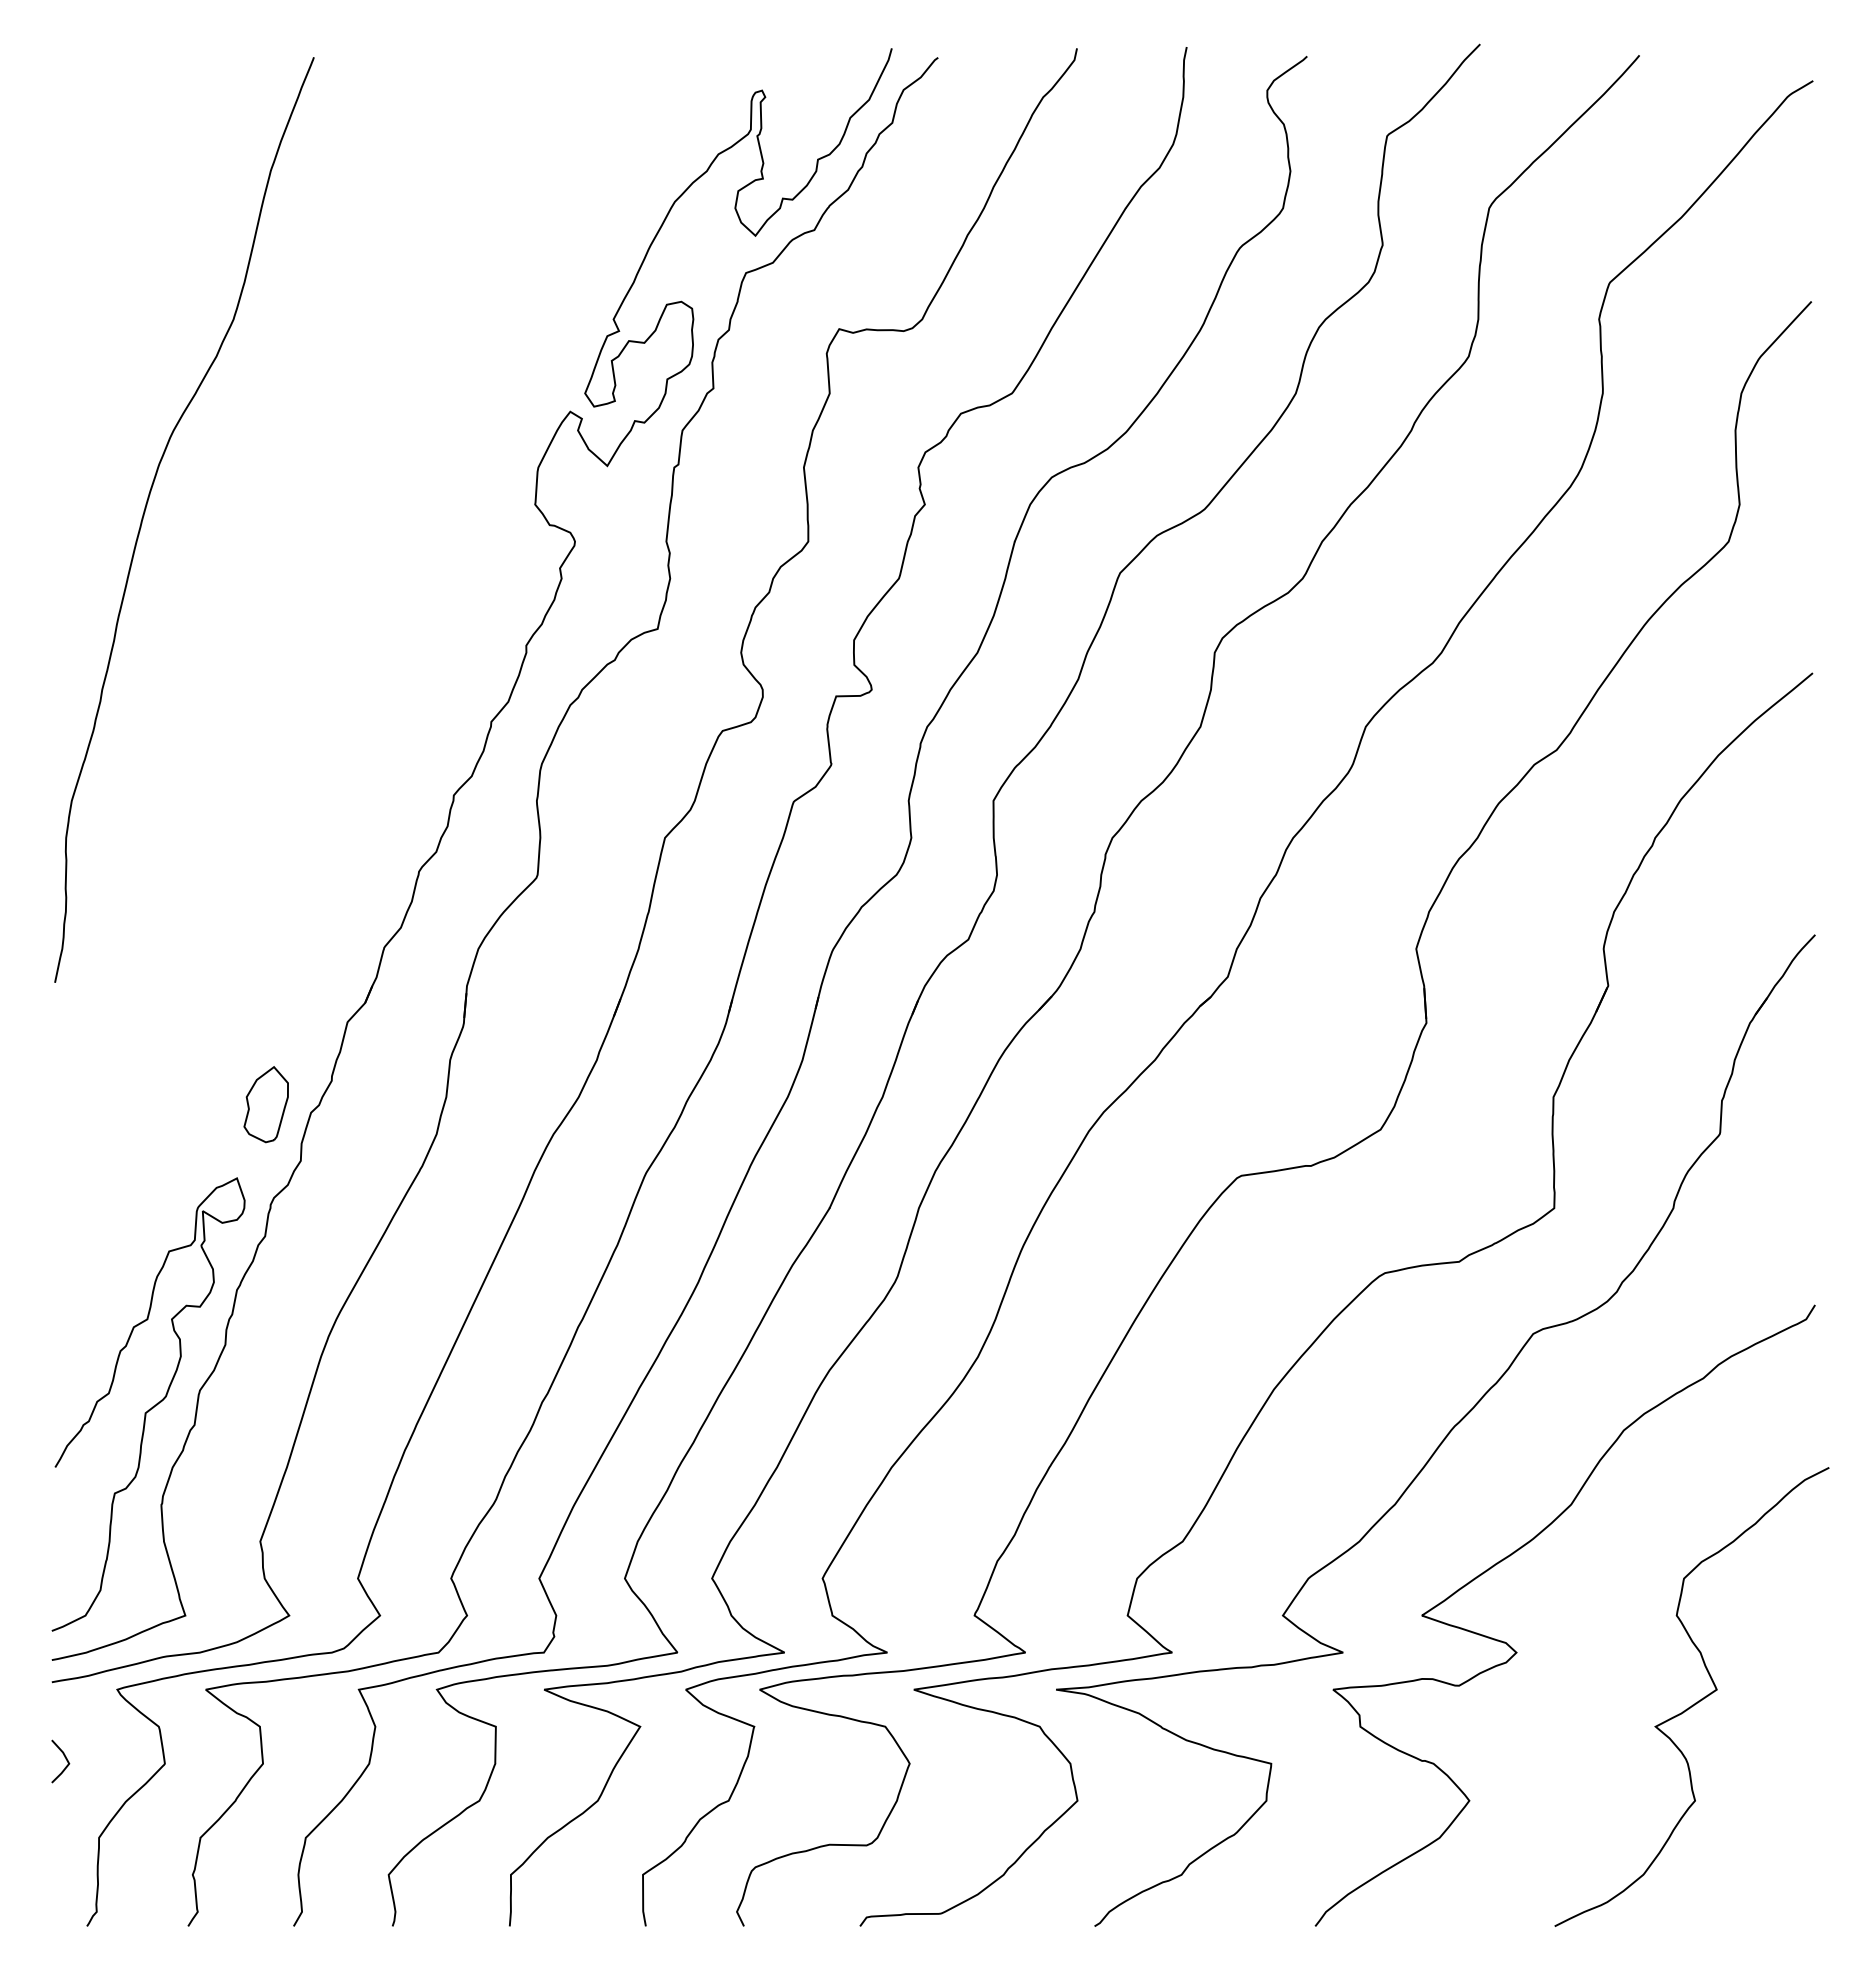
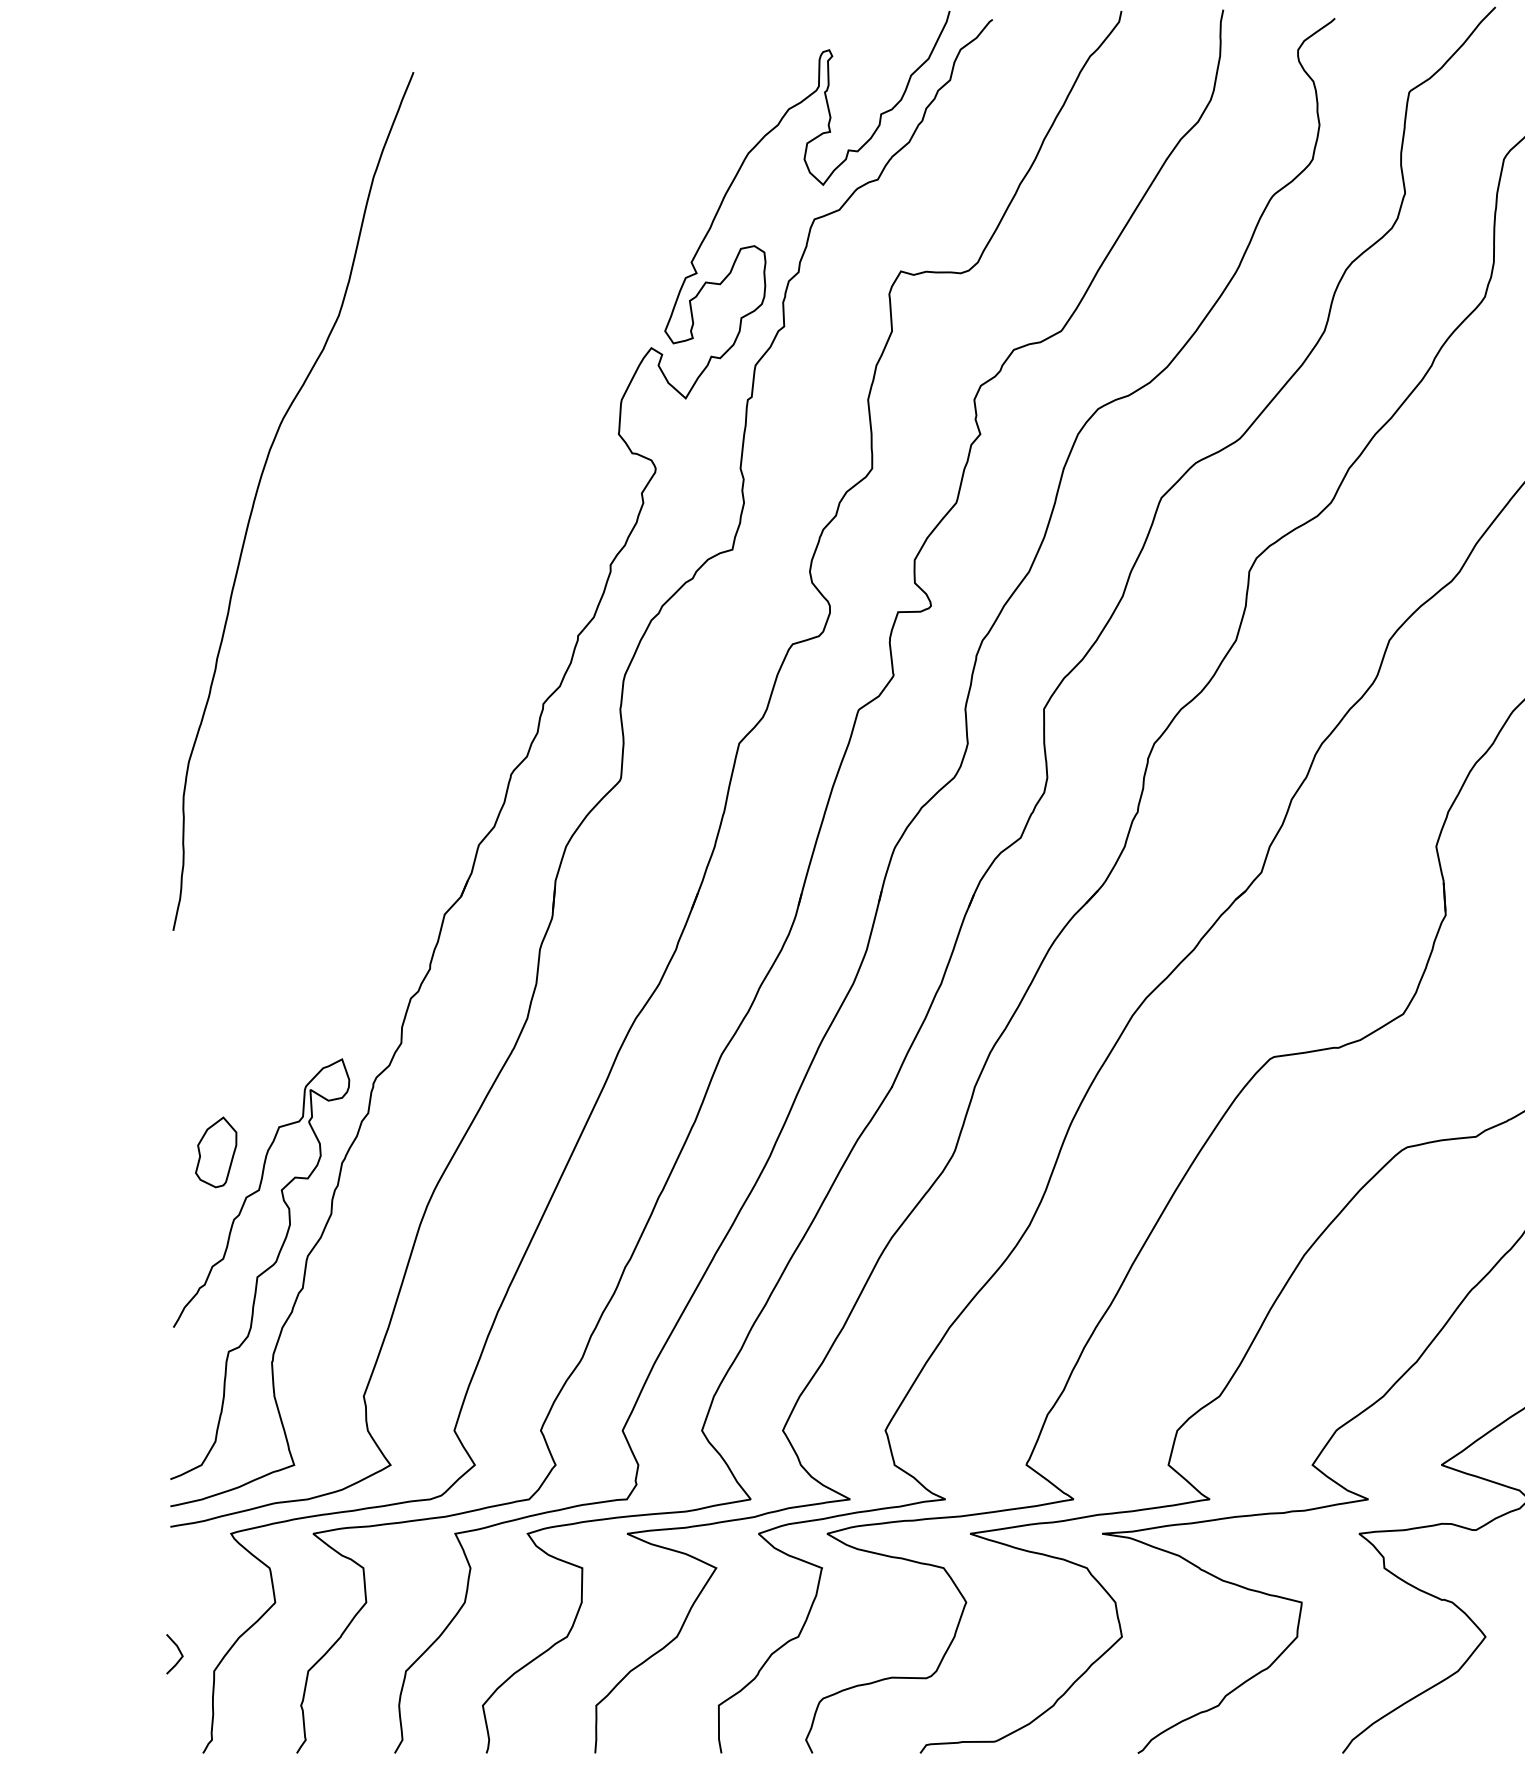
curve: (147, 505) -> (259, 487), moved
part: (265, 1104) -> (215, 1152), moved
line: (65, 1759) -> (179, 1652), moved

